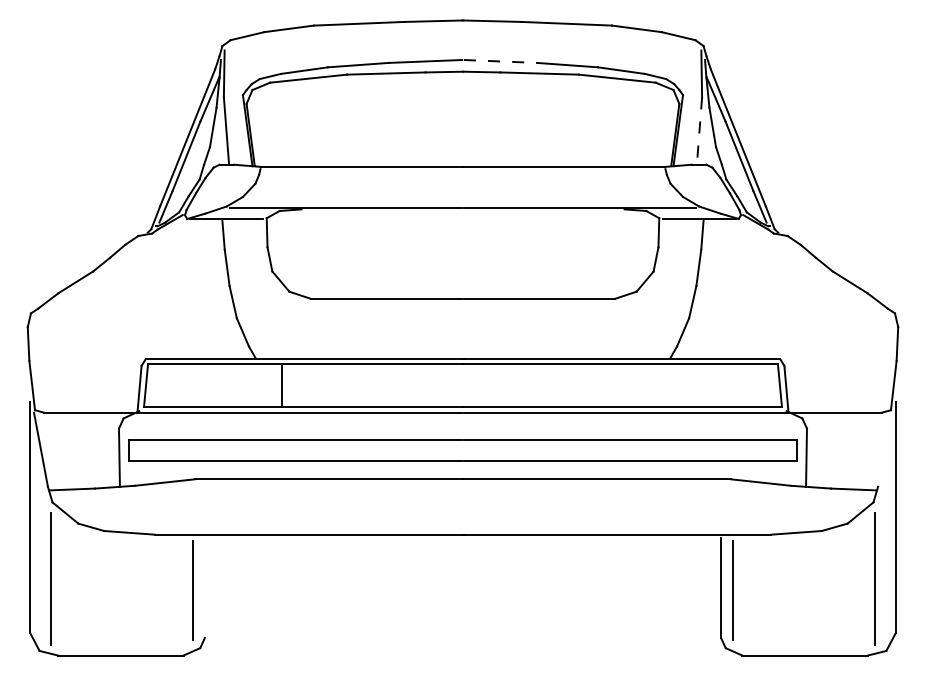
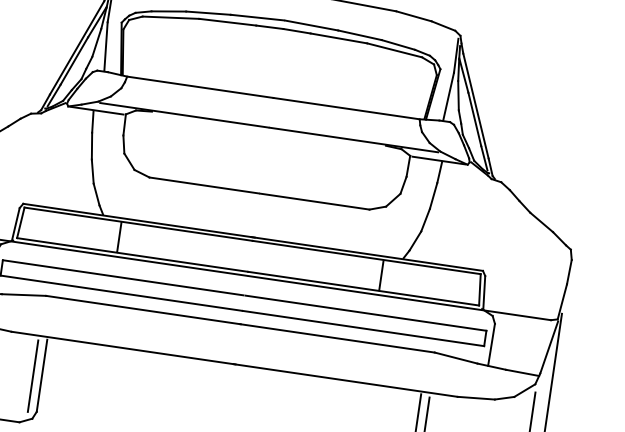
line: (500, 61) -> (311, 25), dashed -> solid
line: (699, 131) -> (448, 97), dashed -> solid
line: (643, 385) -> (381, 275), added
line: (884, 449) -> (548, 347), added
line: (204, 588) -> (41, 375), added

